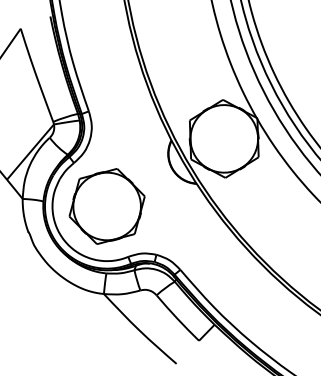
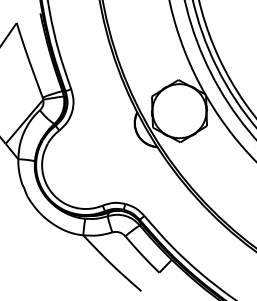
part: (106, 206) -> (85, 165), removed

